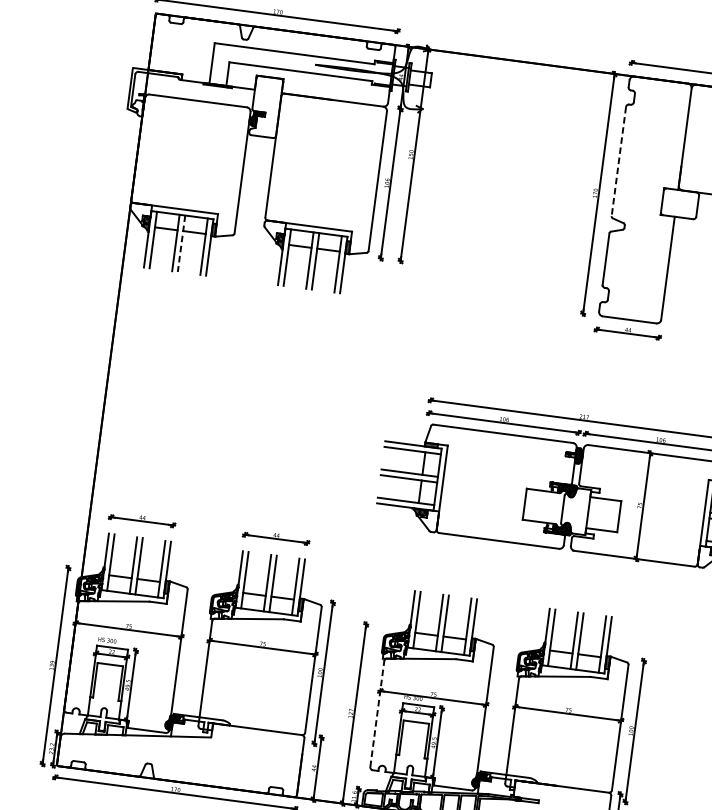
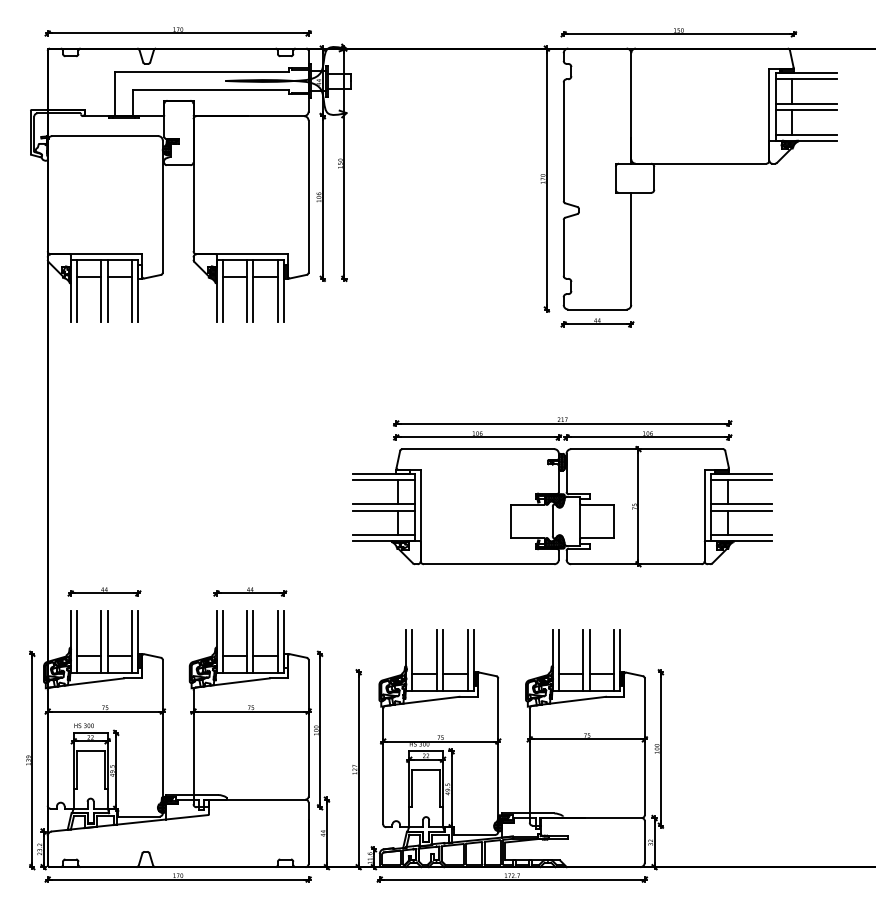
line: (618, 162) -> (563, 142), dashed -> solid
line: (181, 244) -> (107, 291), dashed -> solid
line: (377, 713) -> (383, 765), dashed -> solid

